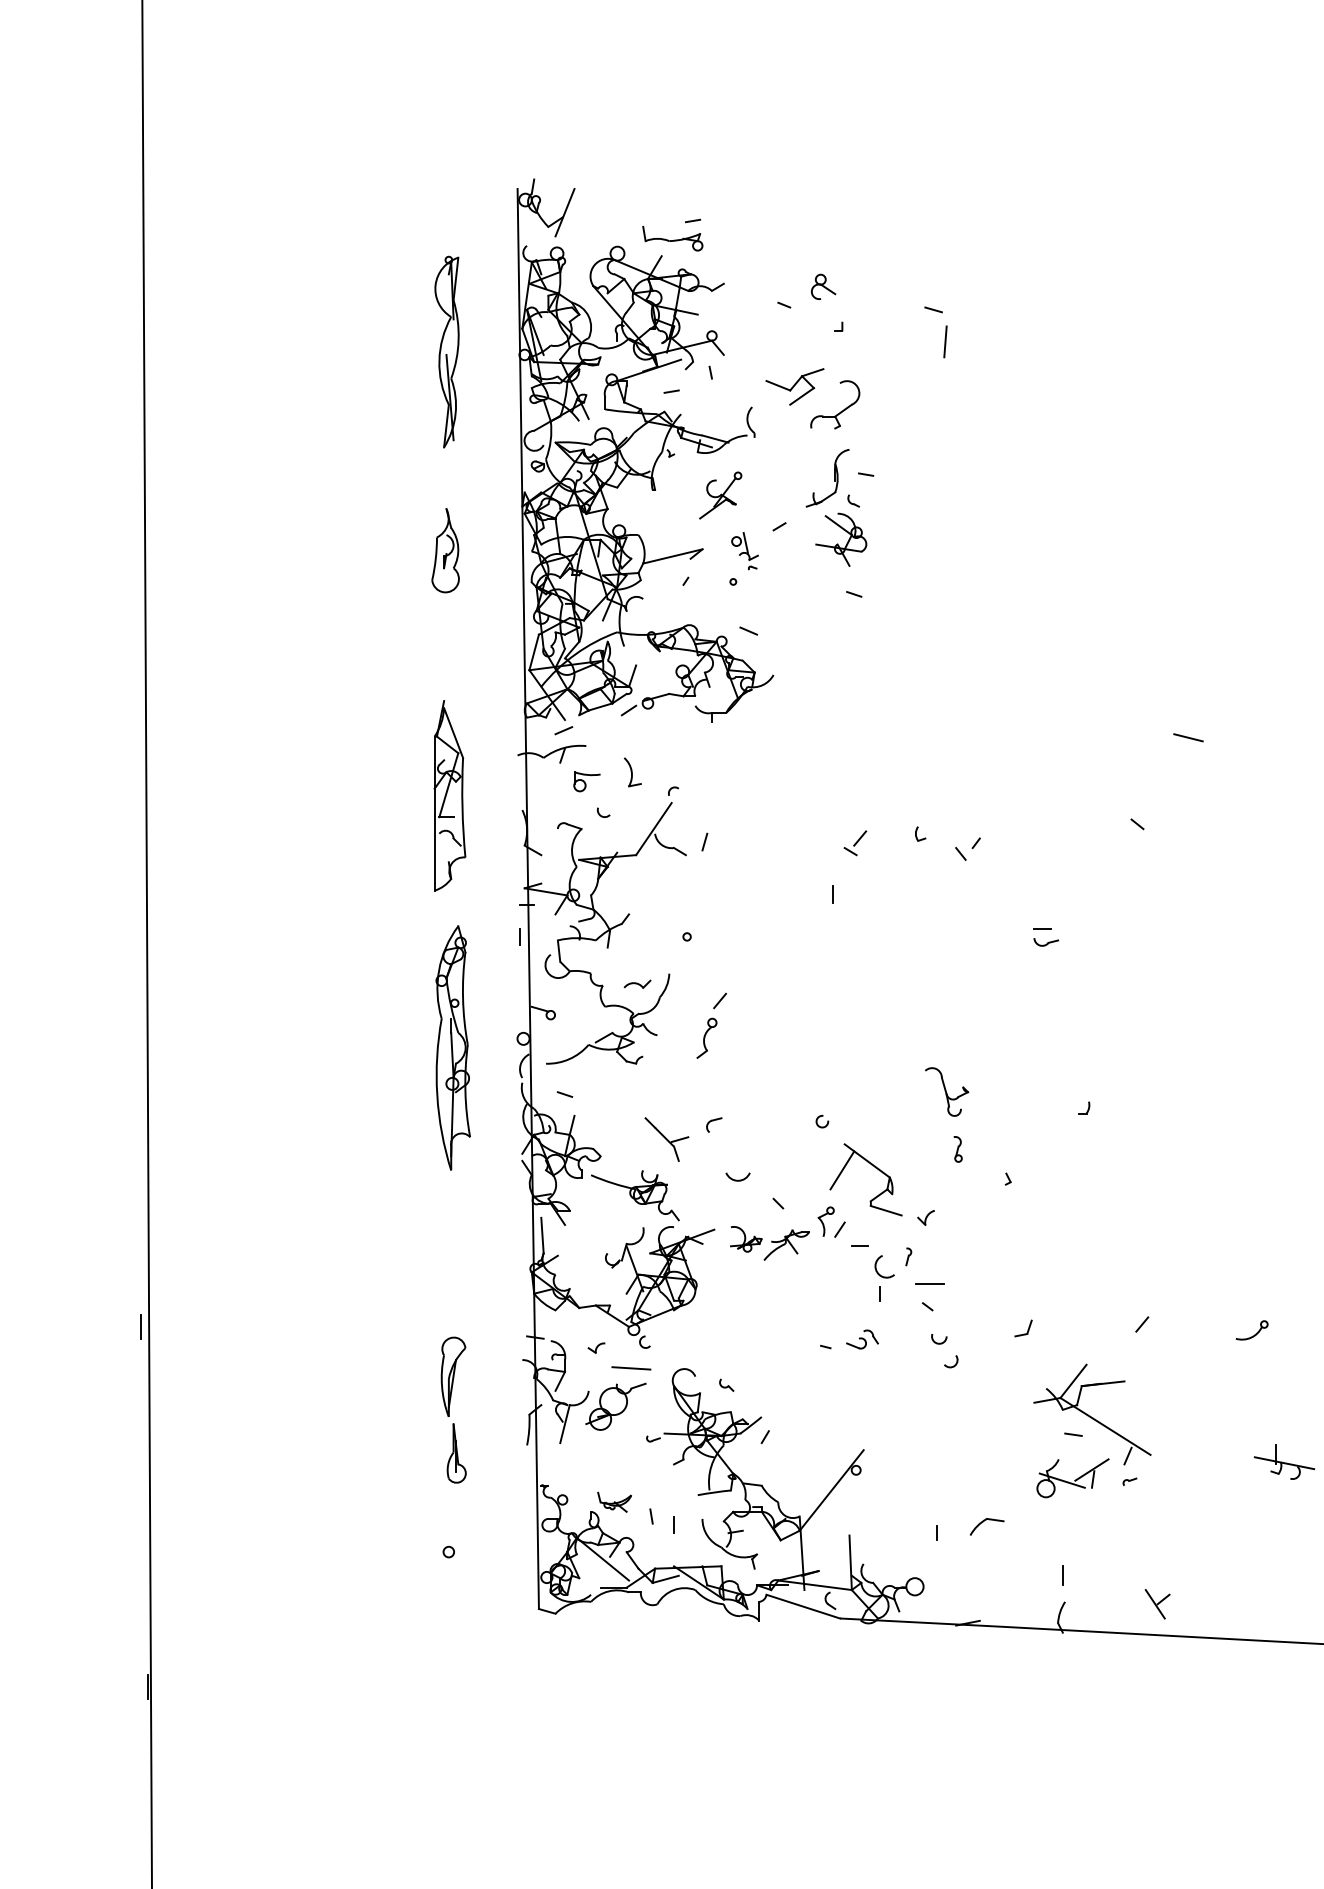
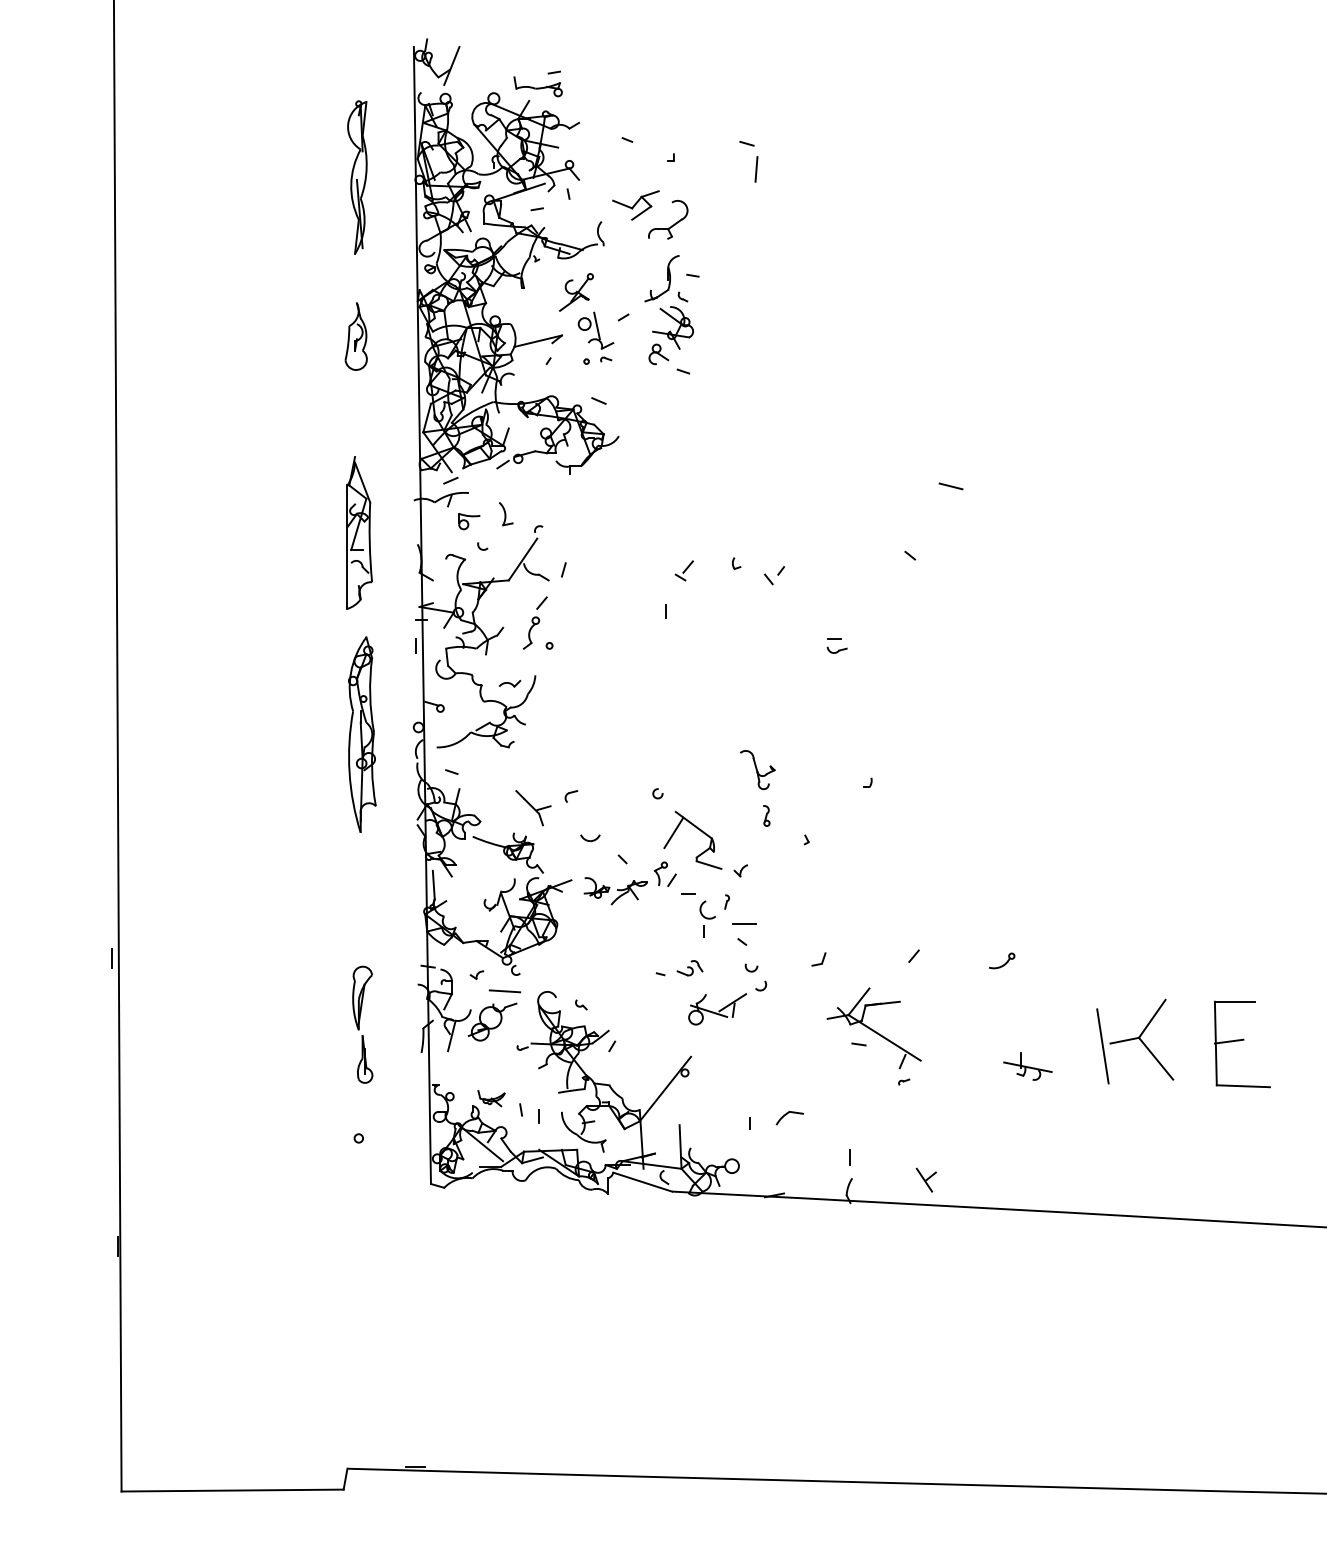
part: (823, 287) -> (658, 354), moved
part: (744, 550) -> (595, 336), size x1.67
part: (710, 1025) -> (534, 622), moved
part: (1072, 1478) -> (717, 1009), moved

